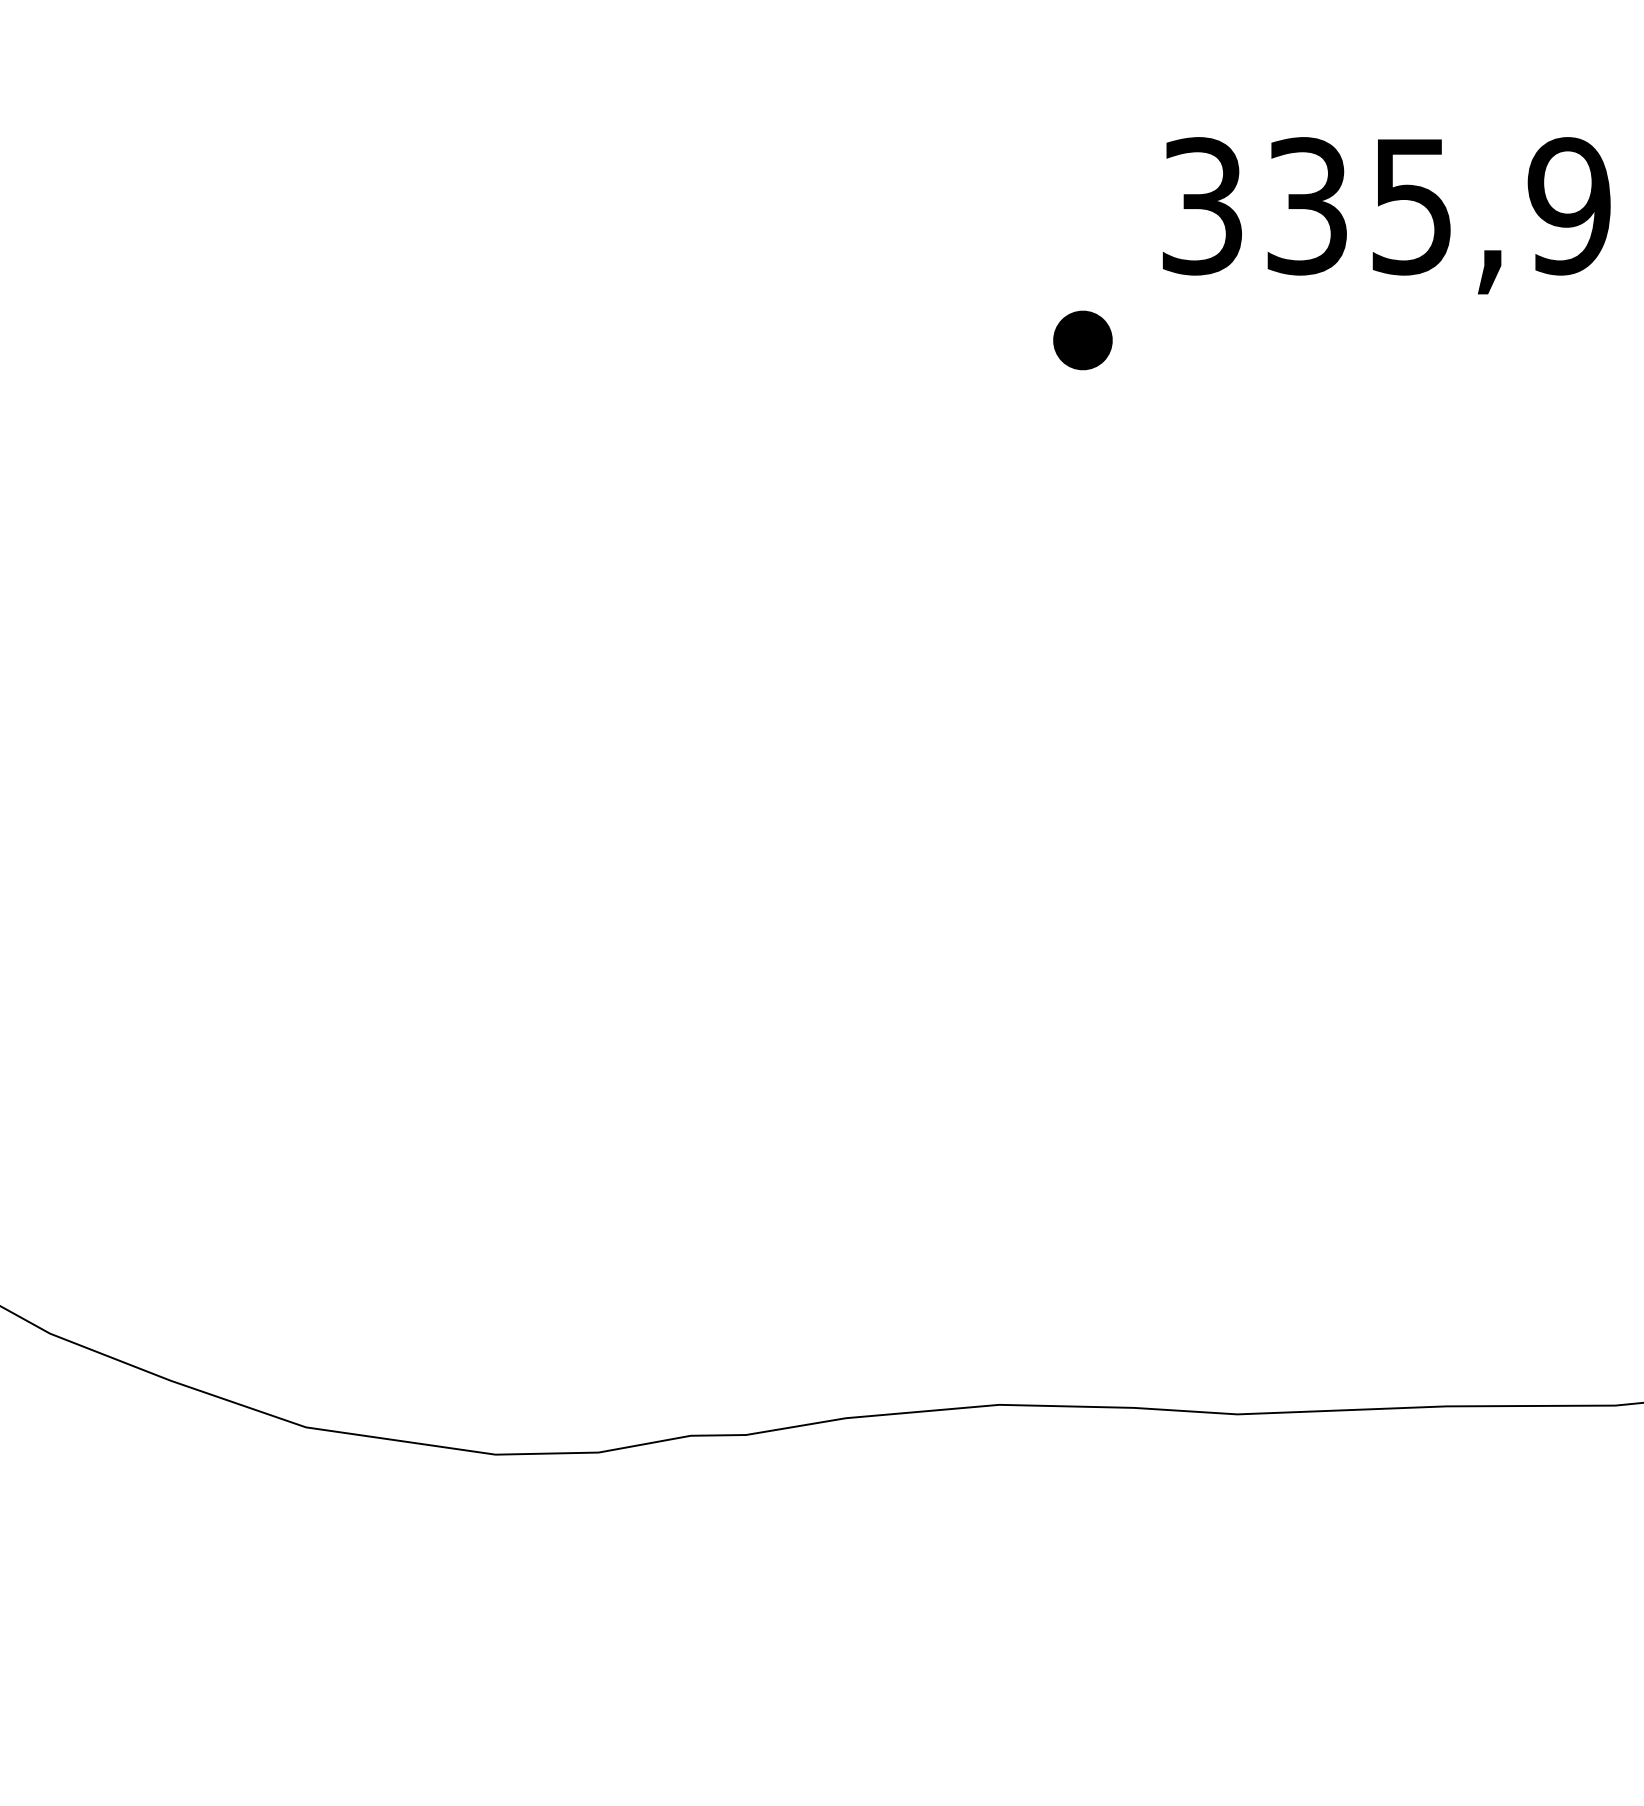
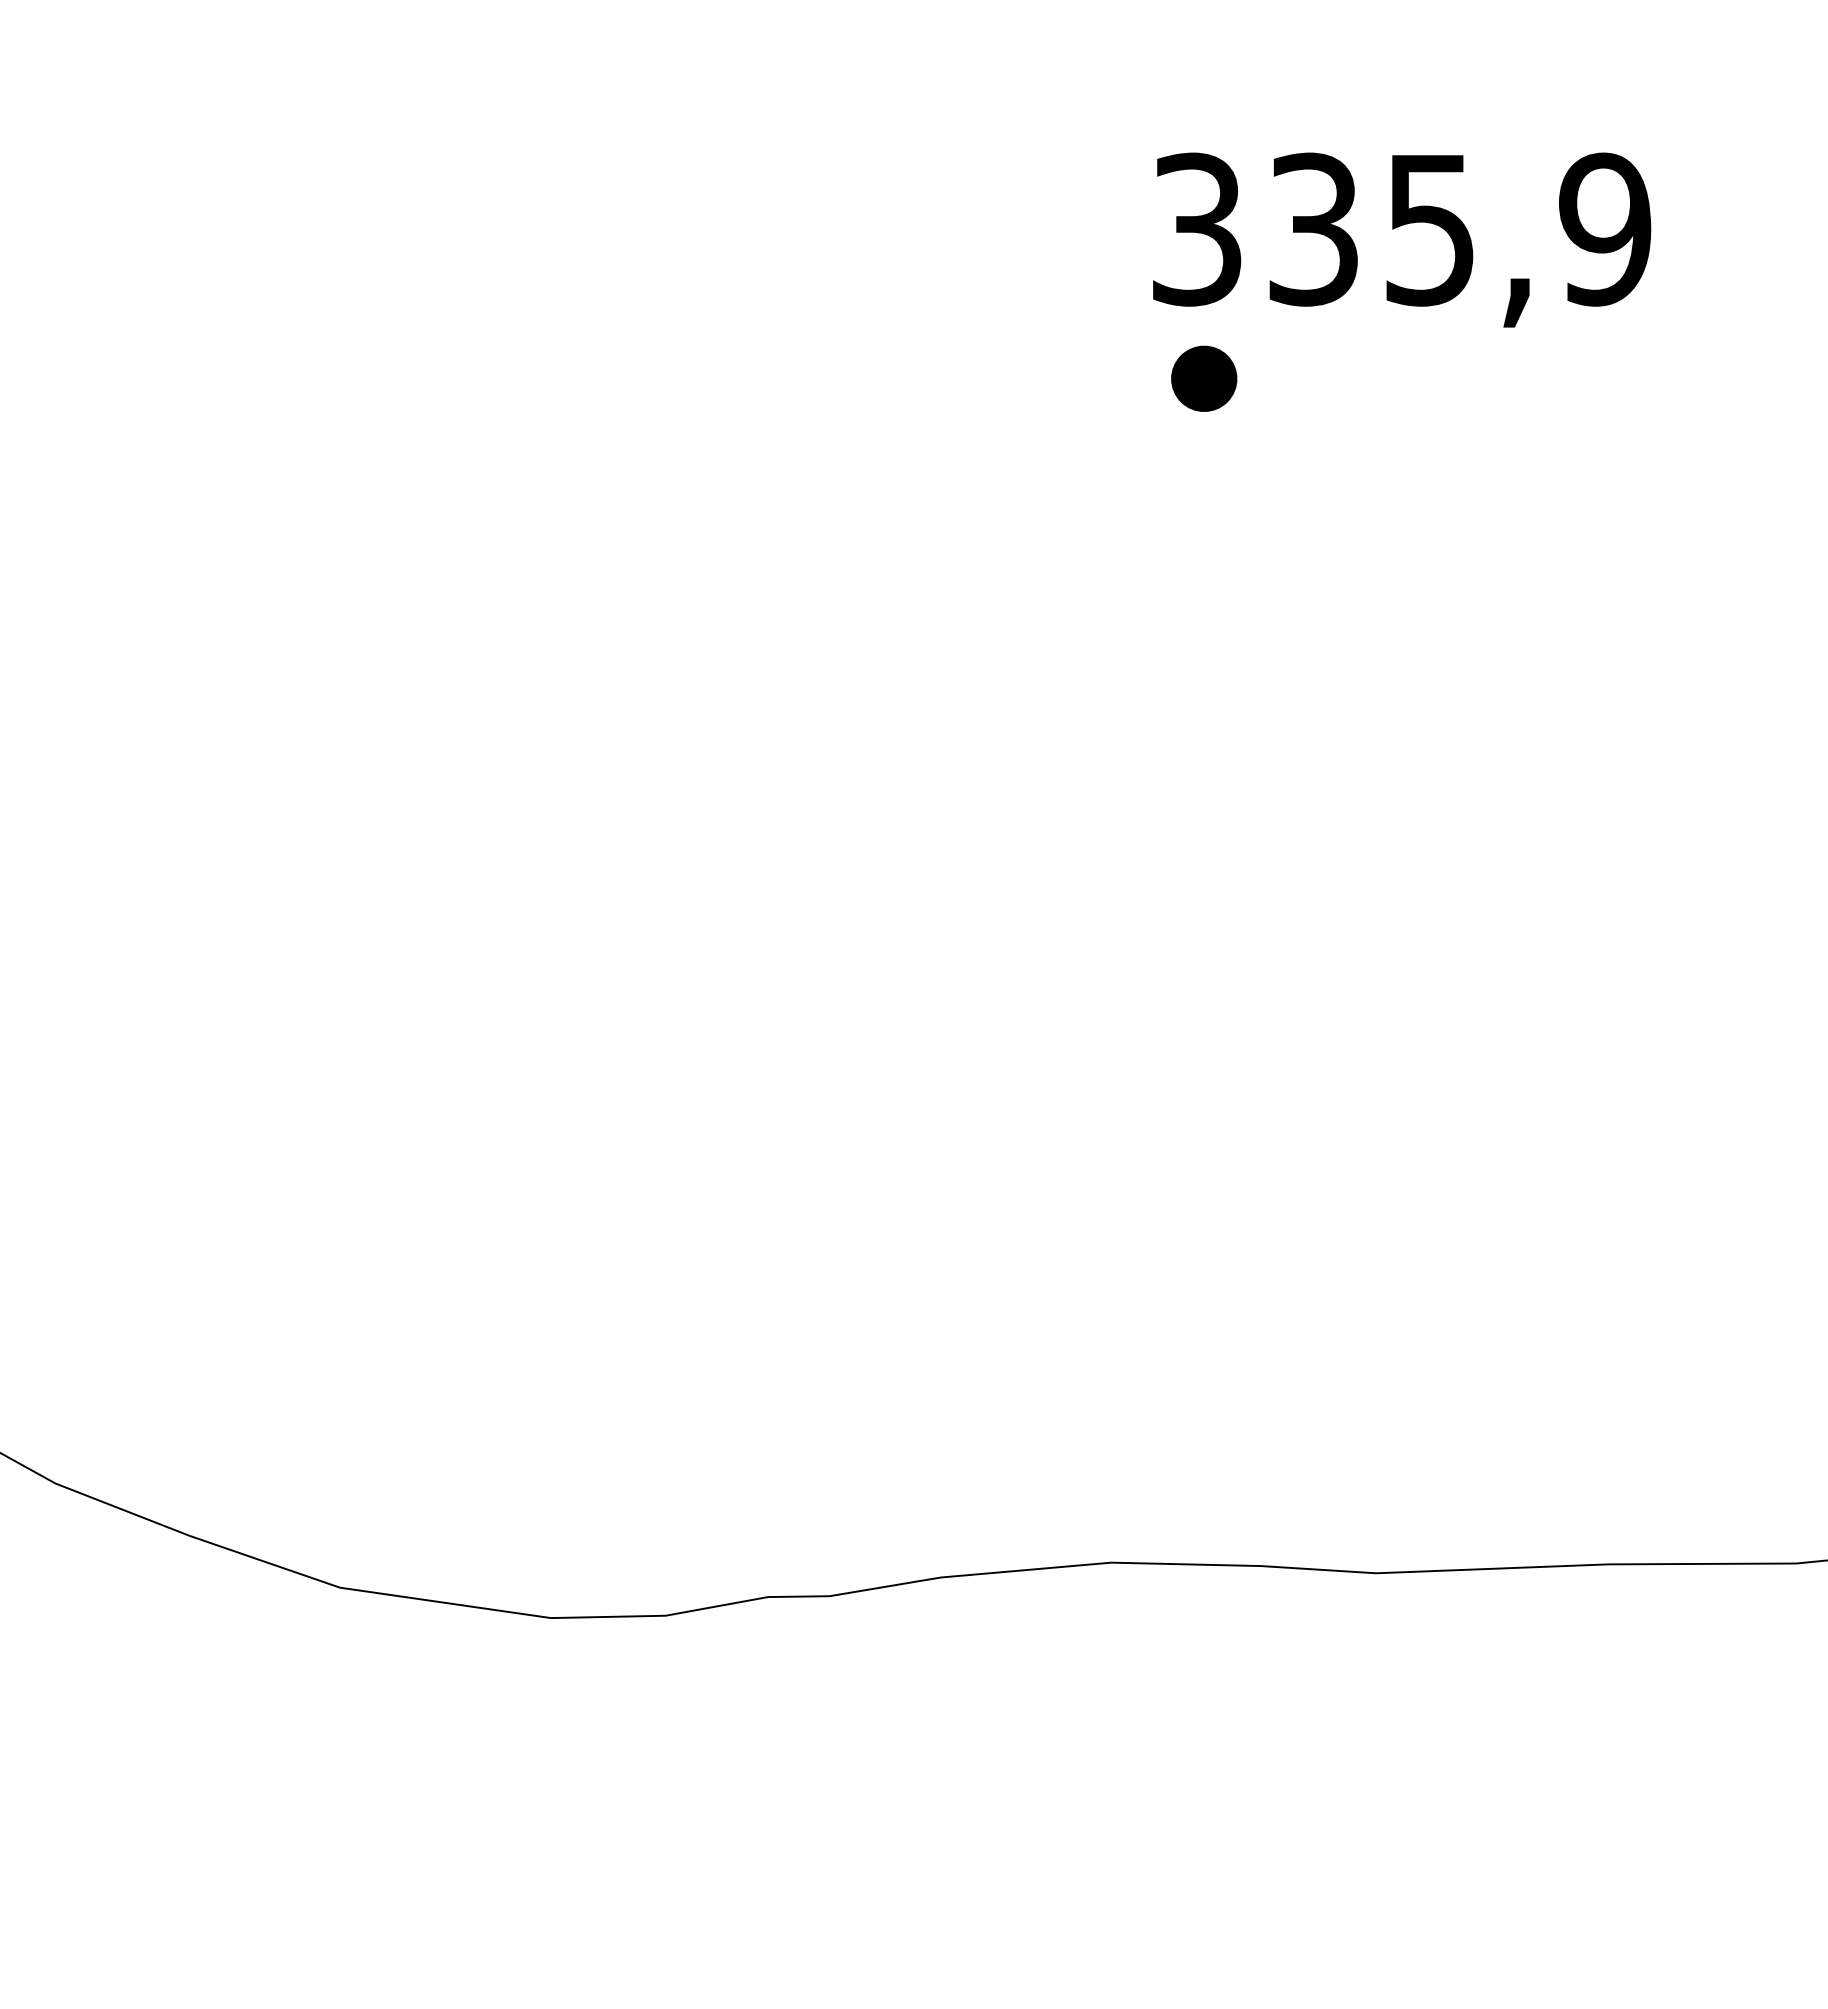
text: (1387, 215) -> (1402, 239), moved

